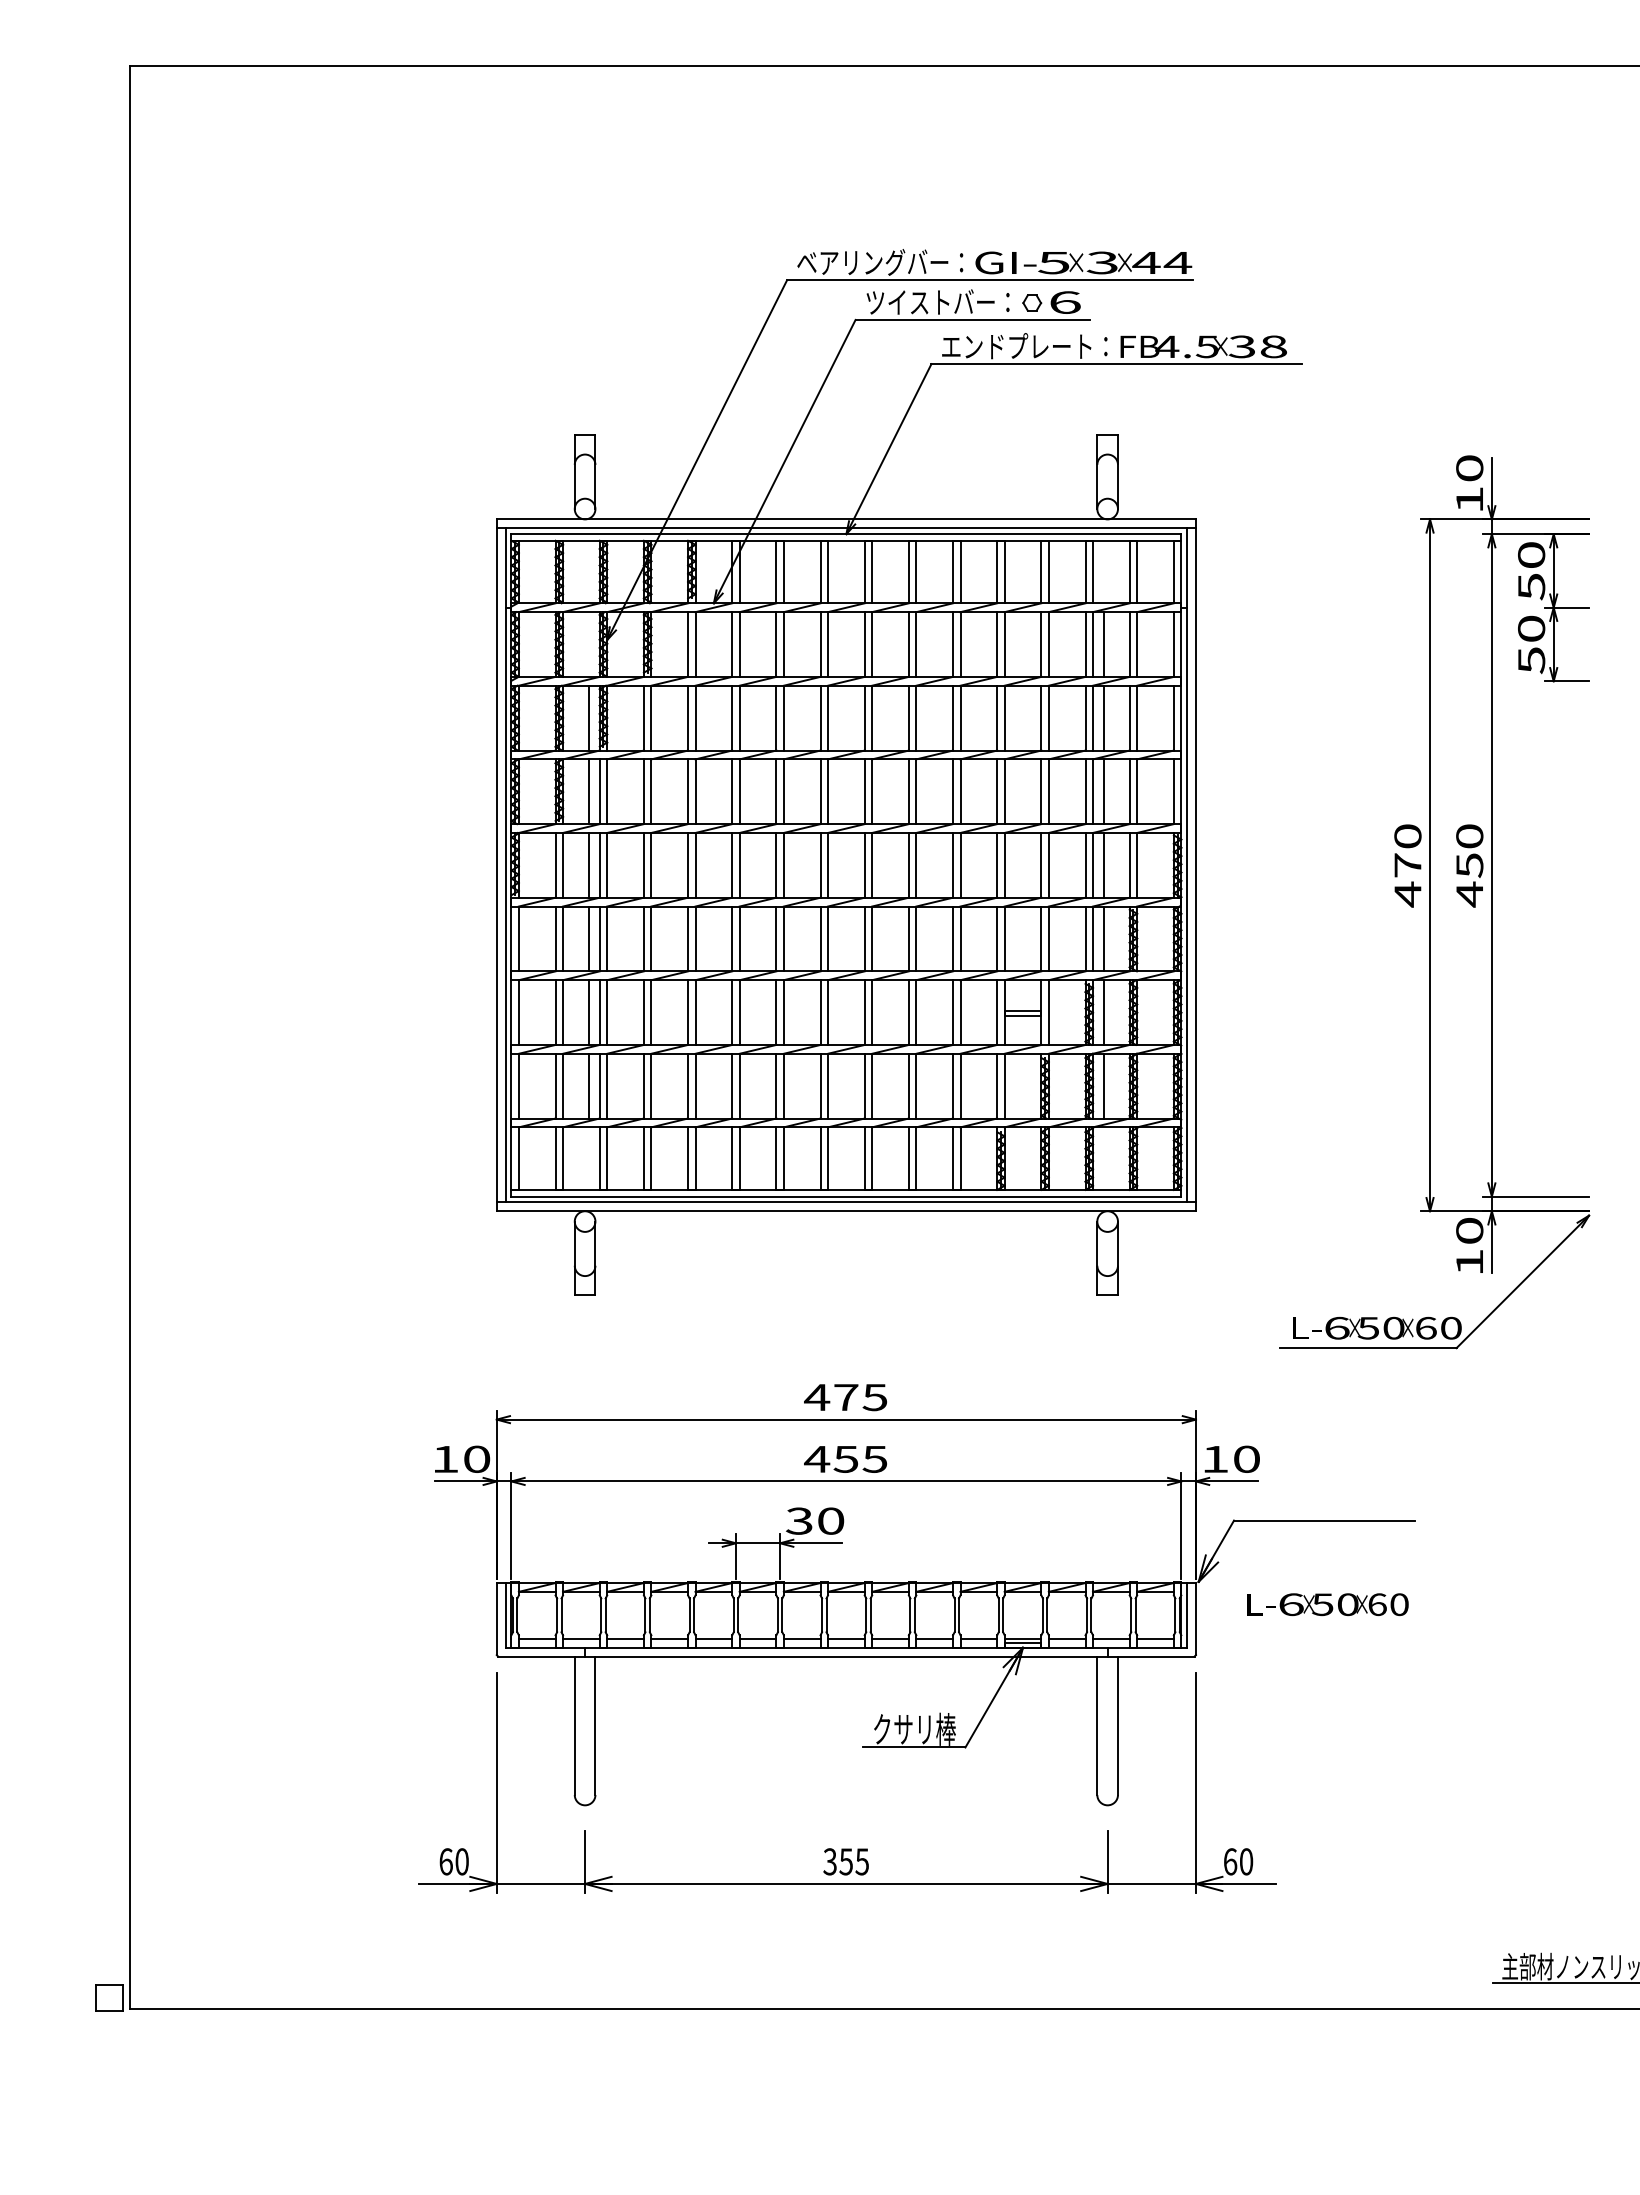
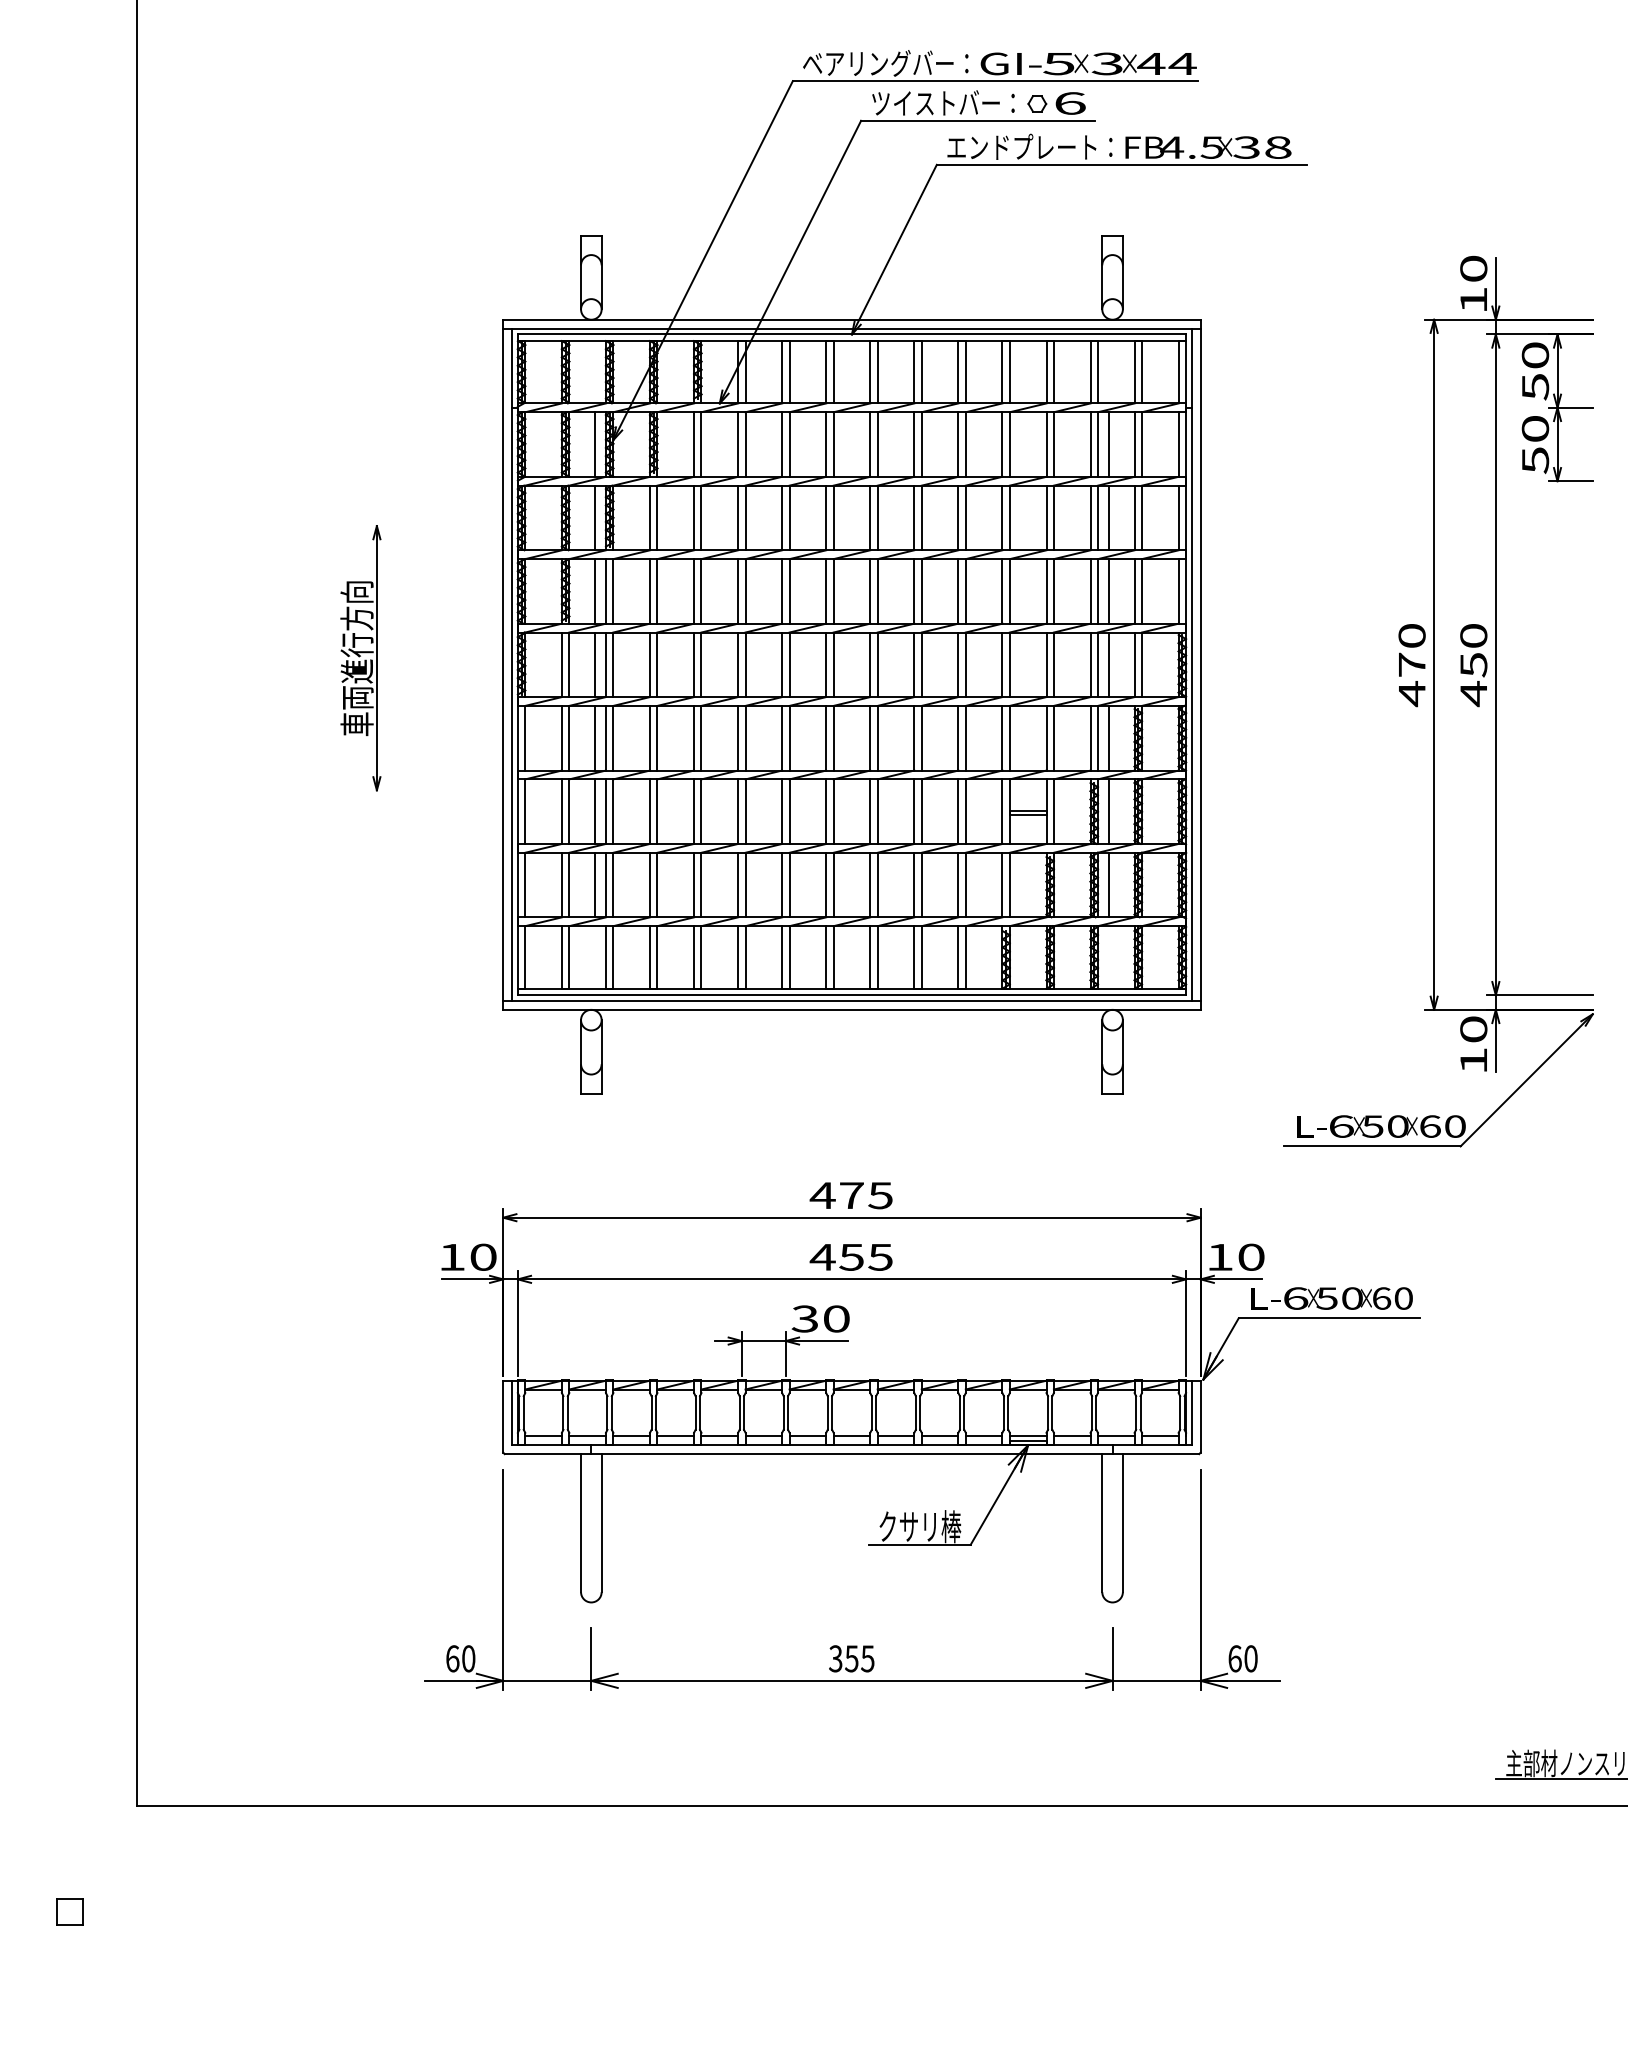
line: (588, 644) -> (594, 444), added
part: (353, 858) -> (360, 657), added
text: (1327, 1604) -> (1331, 1298), moved
part: (109, 1997) -> (70, 1911), moved

